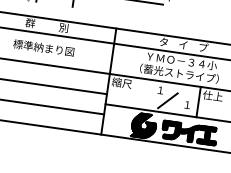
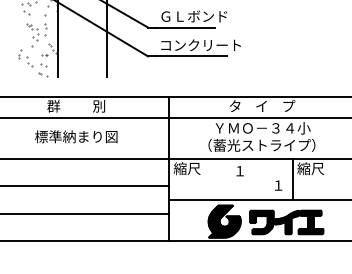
text: (212, 95) -> (310, 168), 仕上 -> 縮尺
line: (167, 100) -> (251, 183), removed

